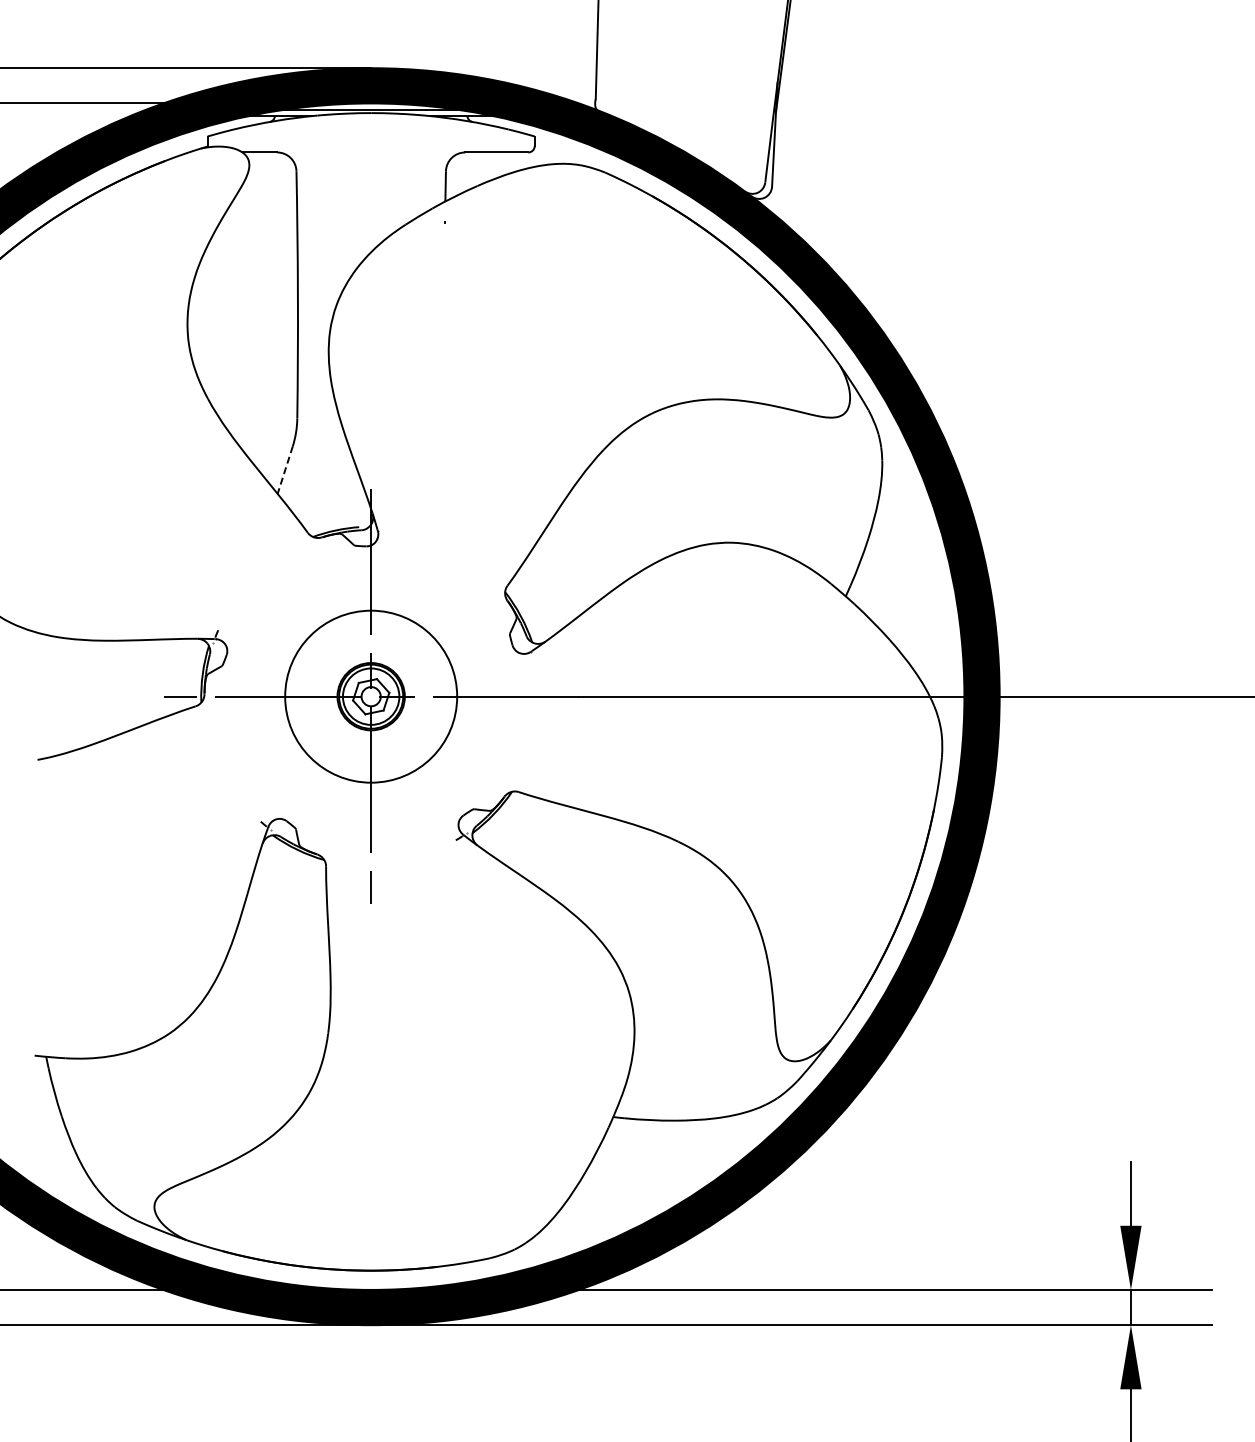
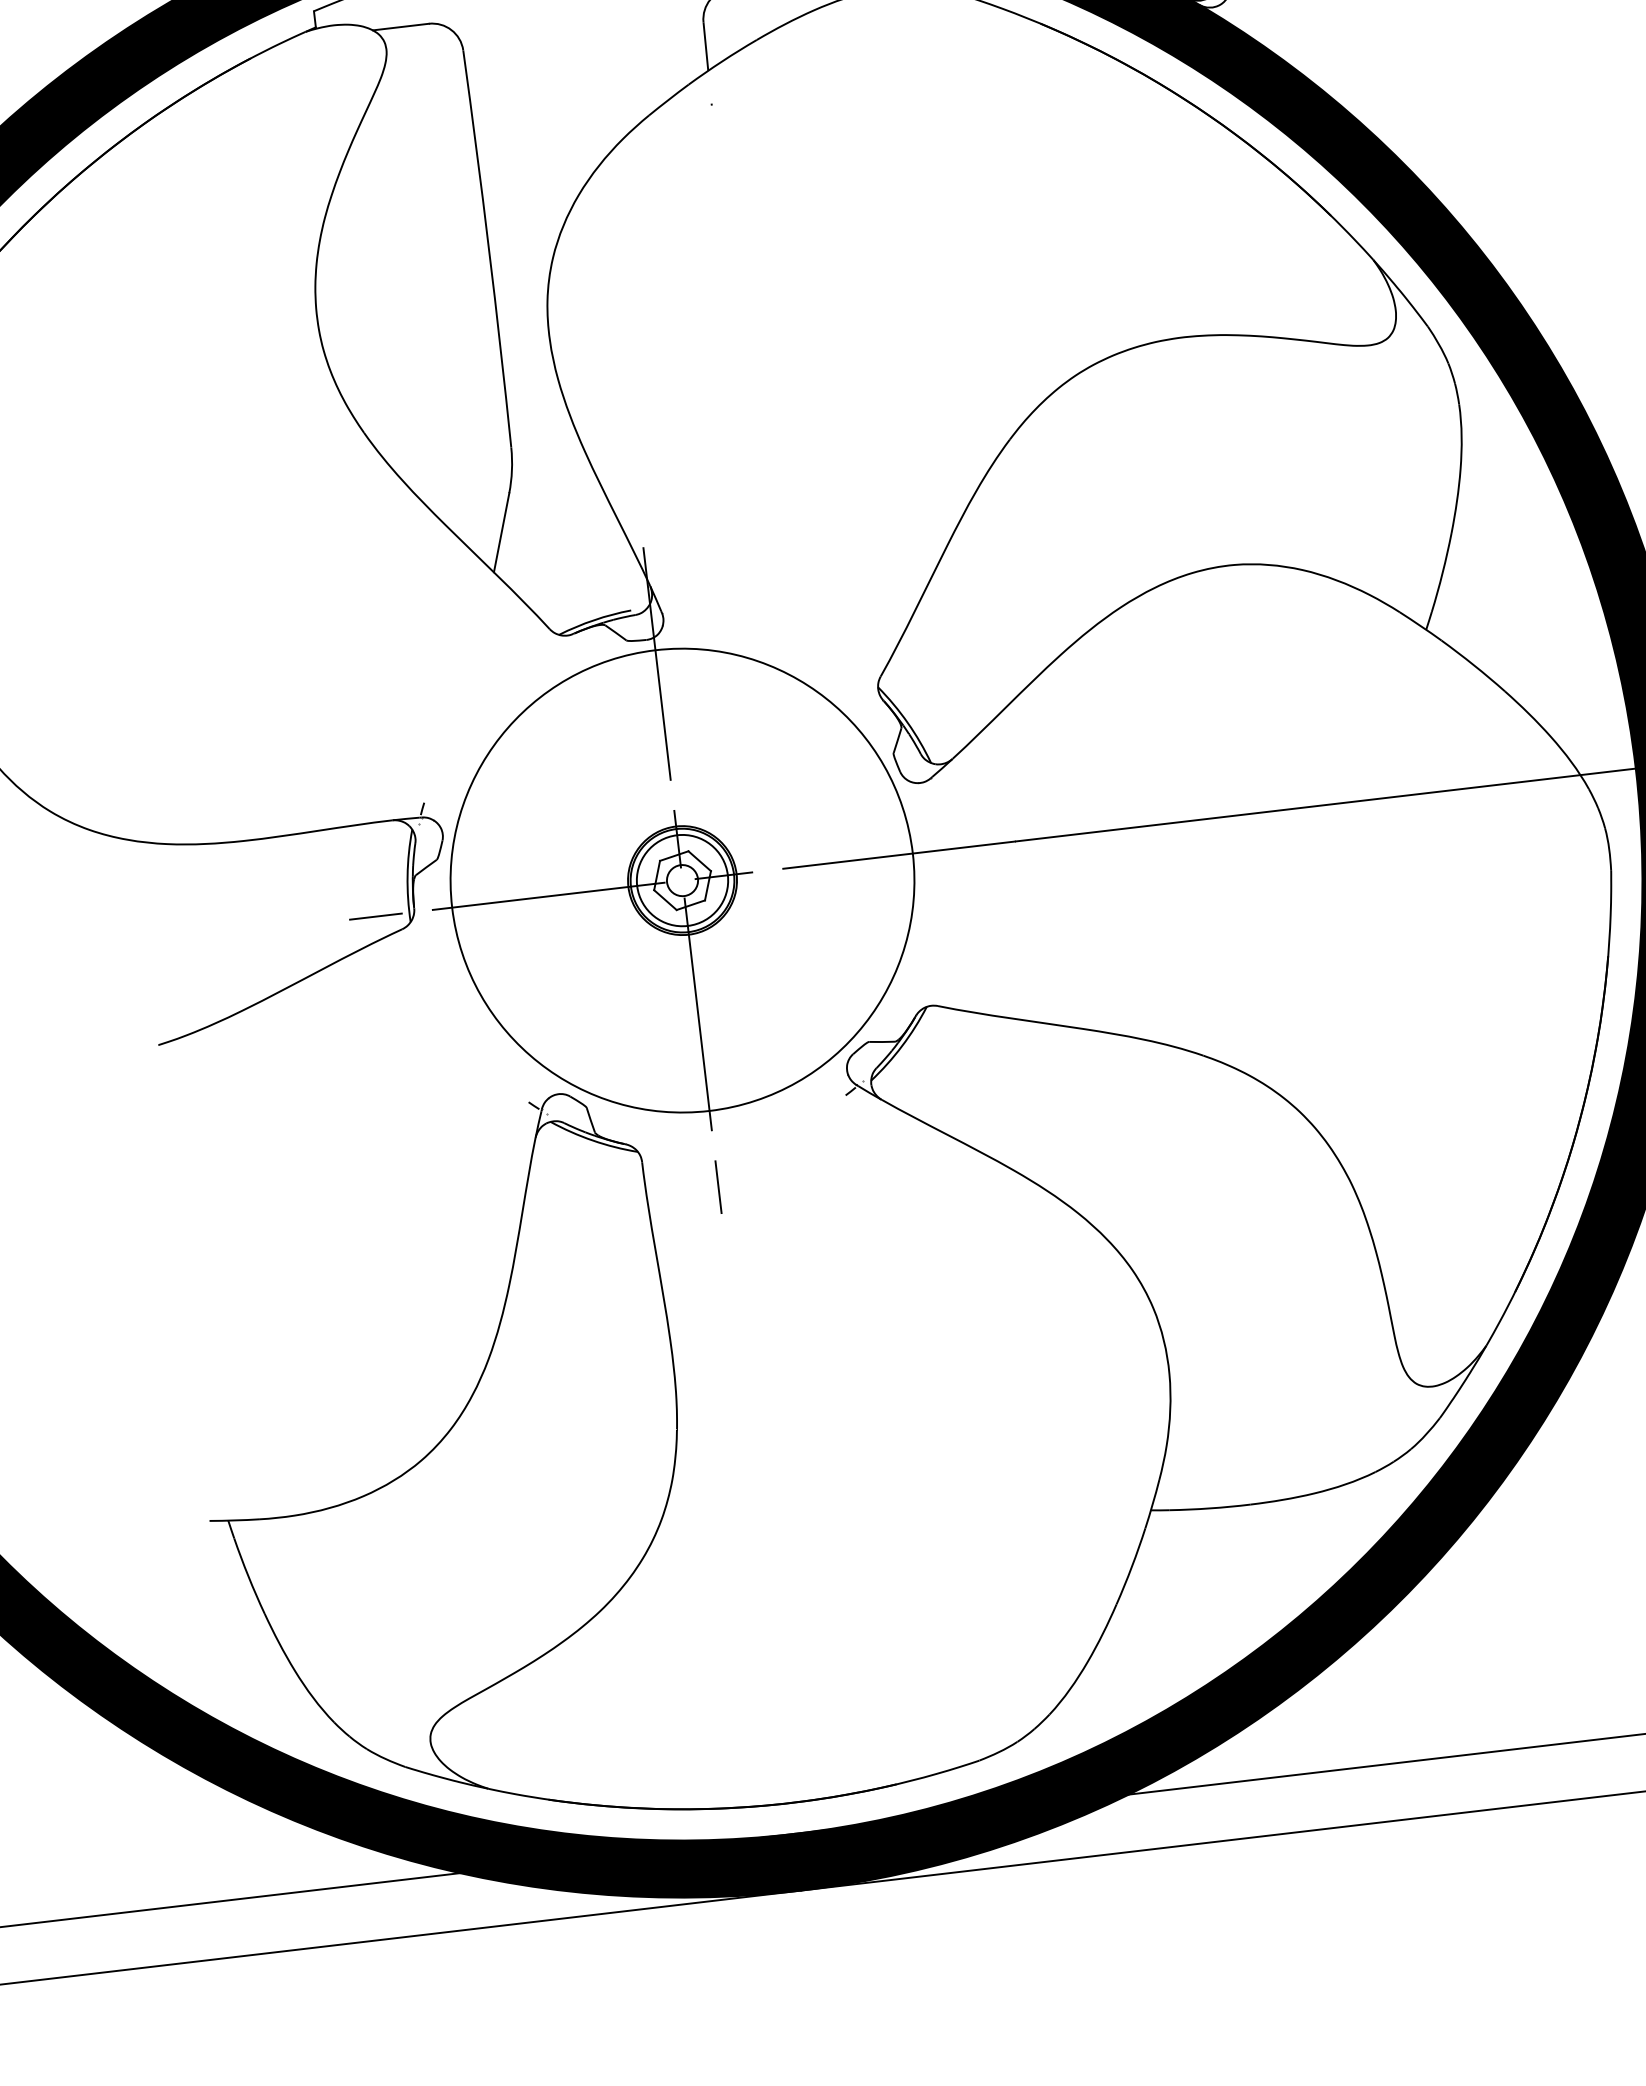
line: (285, 470) -> (502, 533), dashed -> solid
circle: (370, 696) -> (681, 880), size x1.67

